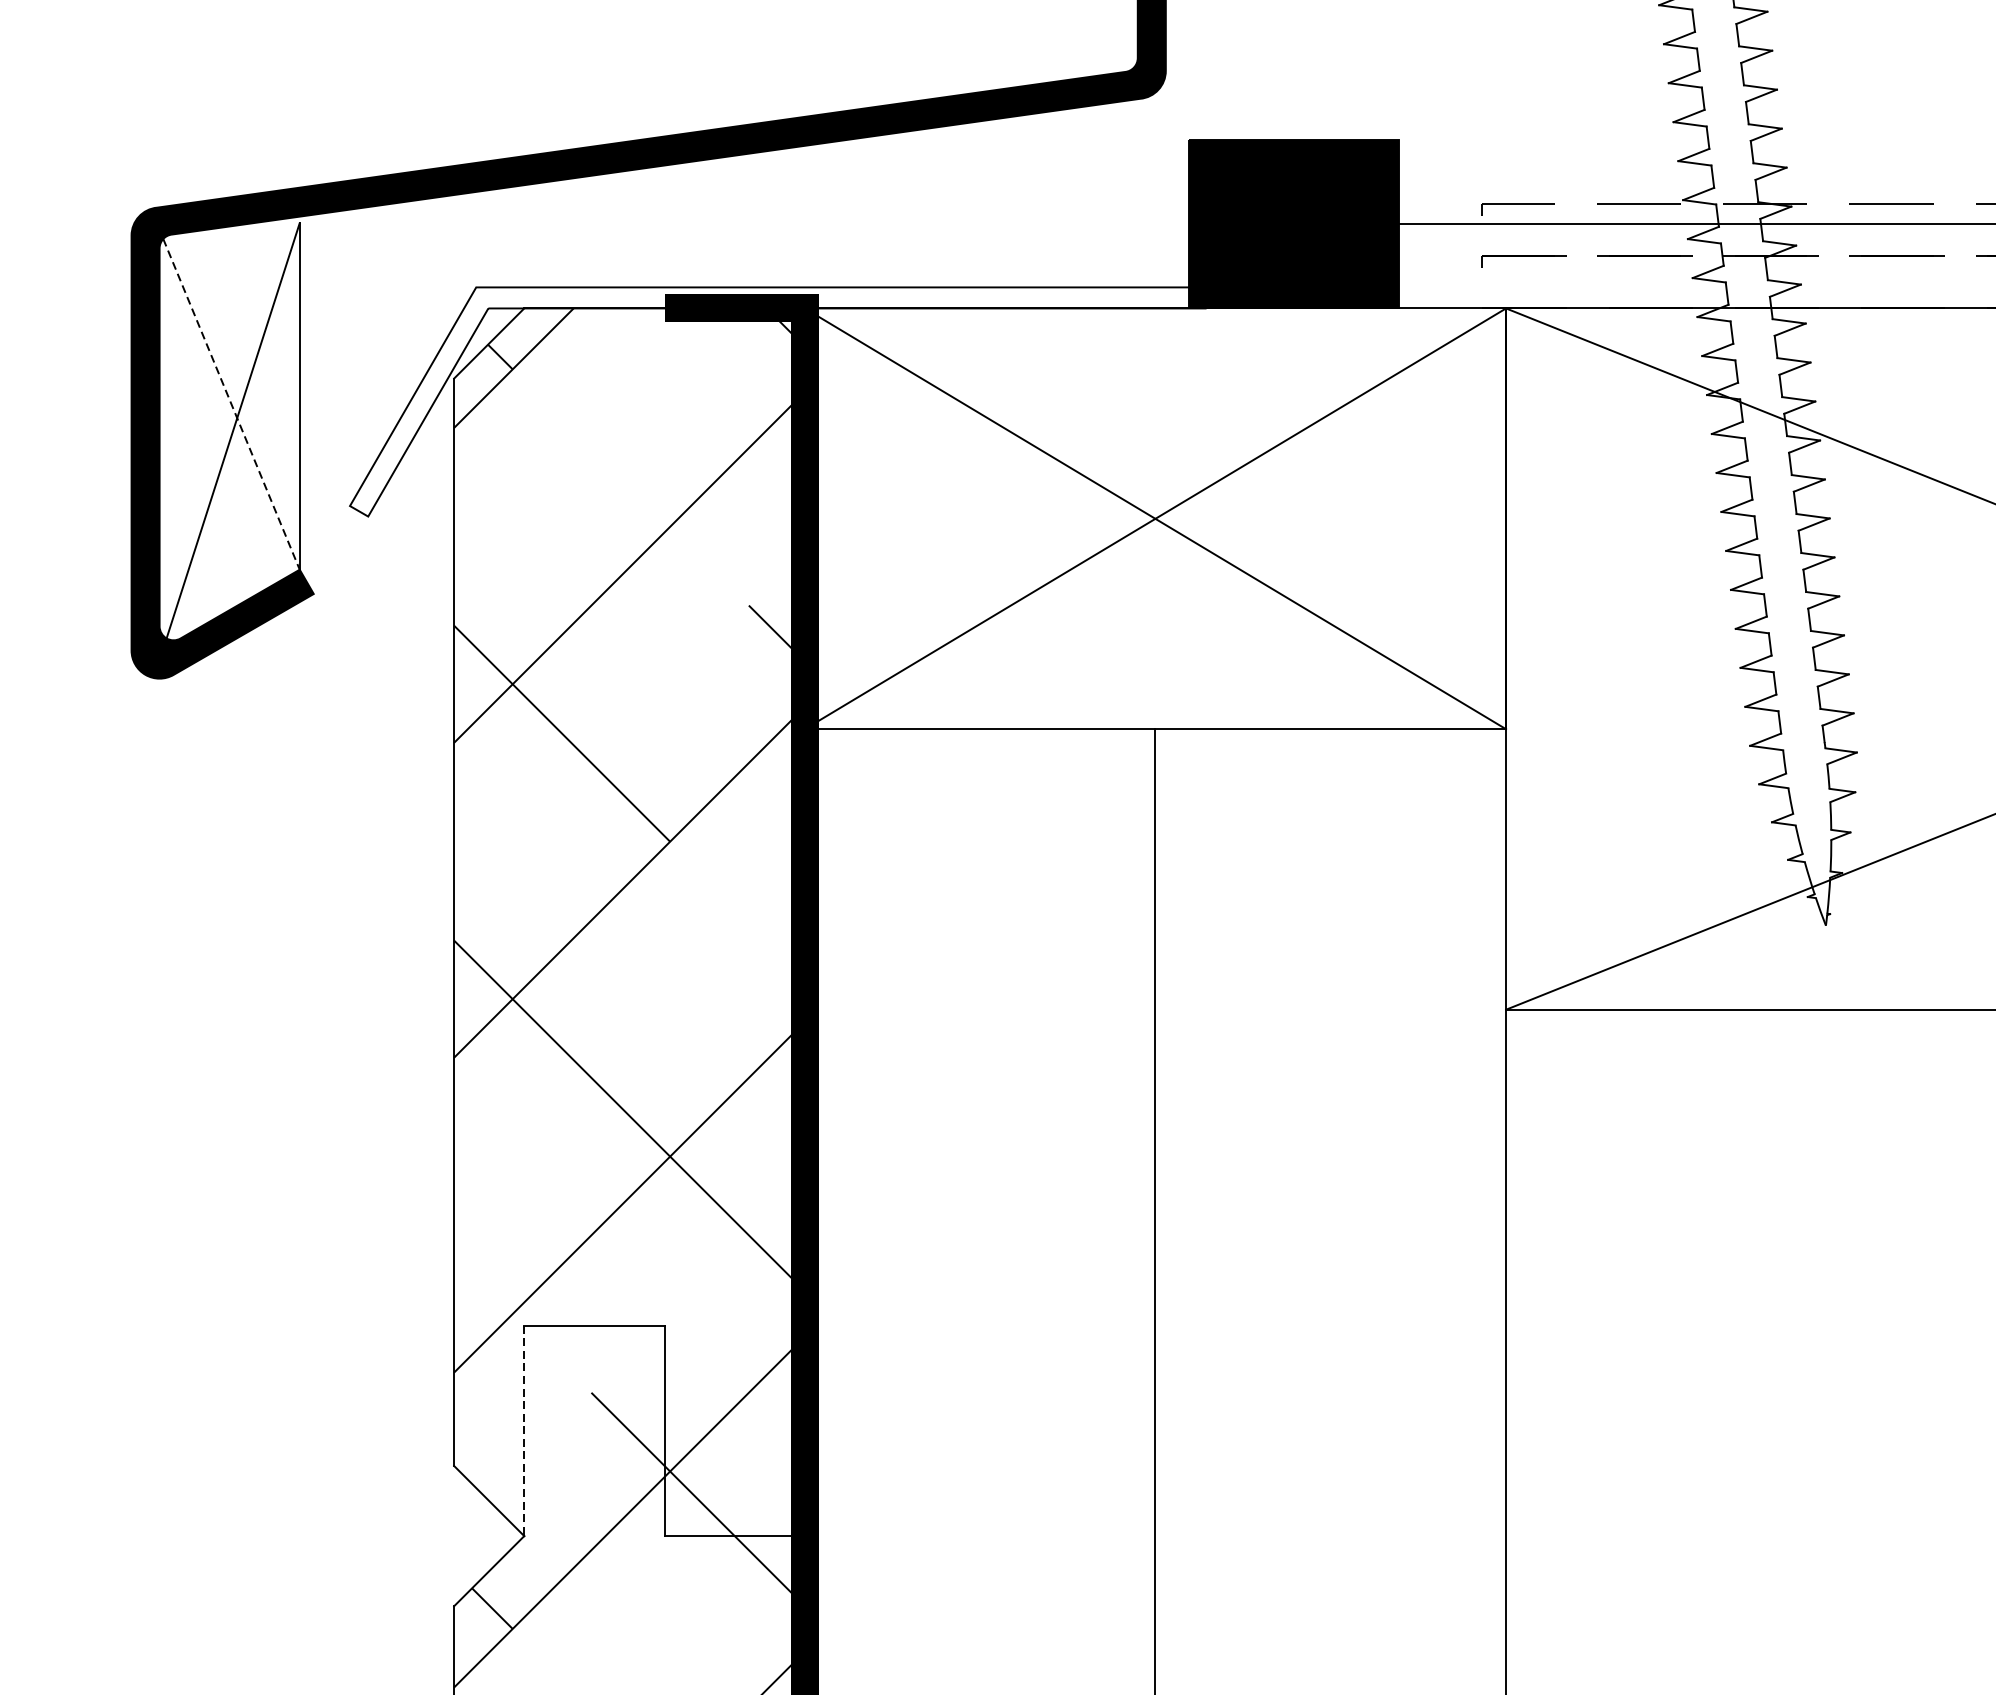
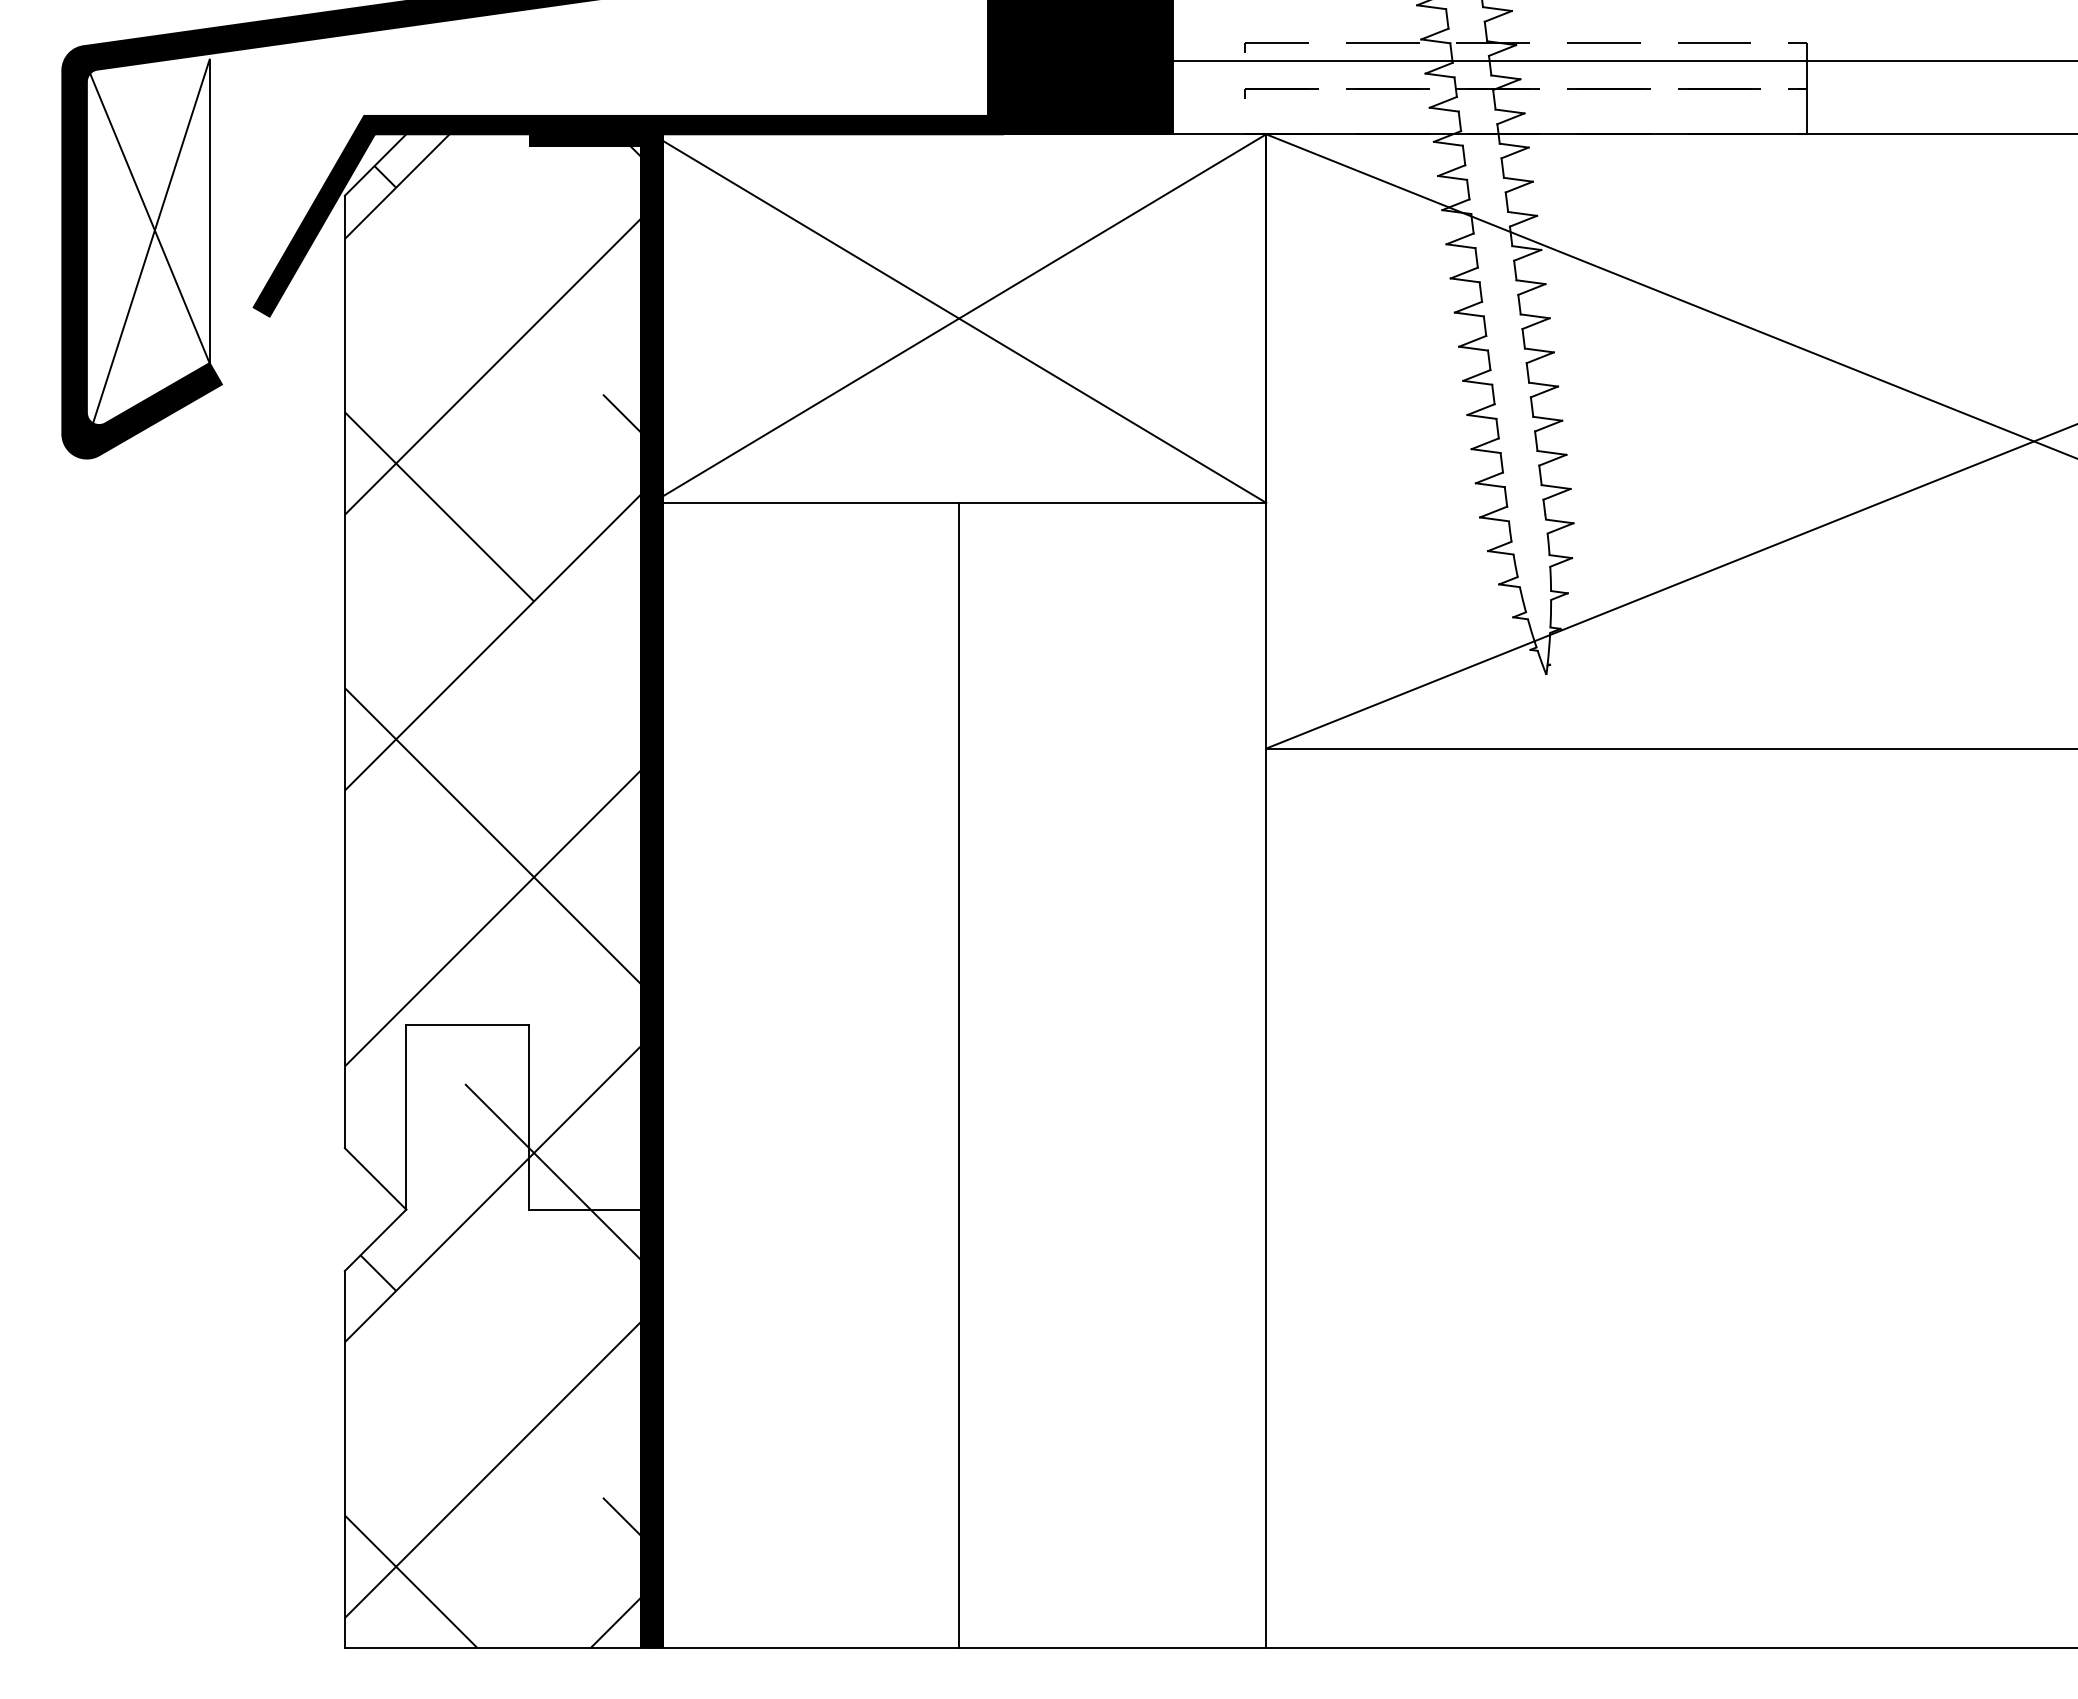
fill: (777, 401) -> (628, 215), added
line: (231, 404) -> (149, 218), dashed -> solid
line: (524, 1430) -> (406, 1117), dashed -> solid

